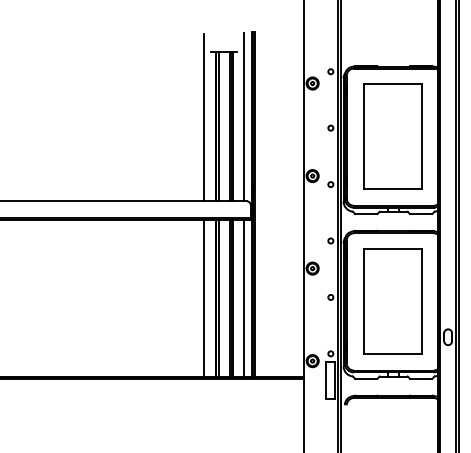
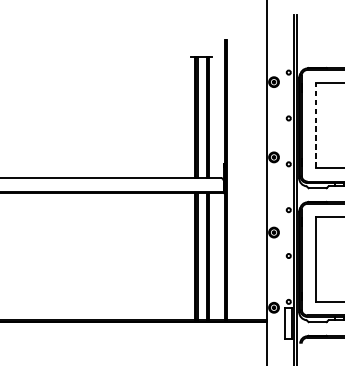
line: (204, 117) -> (186, 109), removed
line: (244, 117) -> (218, 109), removed
line: (364, 136) -> (316, 125), solid -> dashed
line: (204, 298) -> (186, 256), removed
line: (244, 298) -> (218, 256), removed

